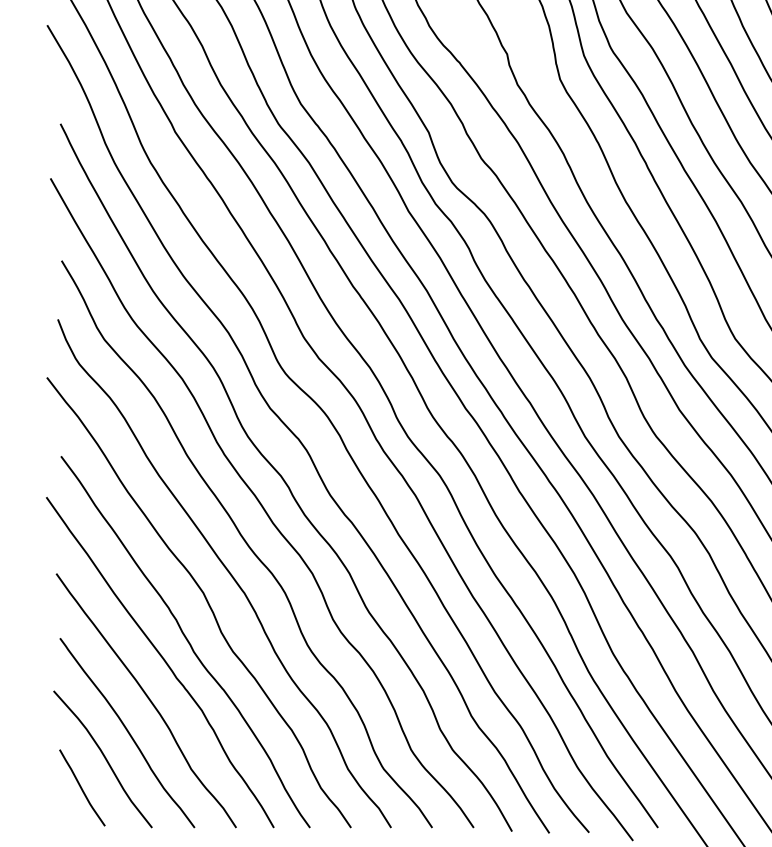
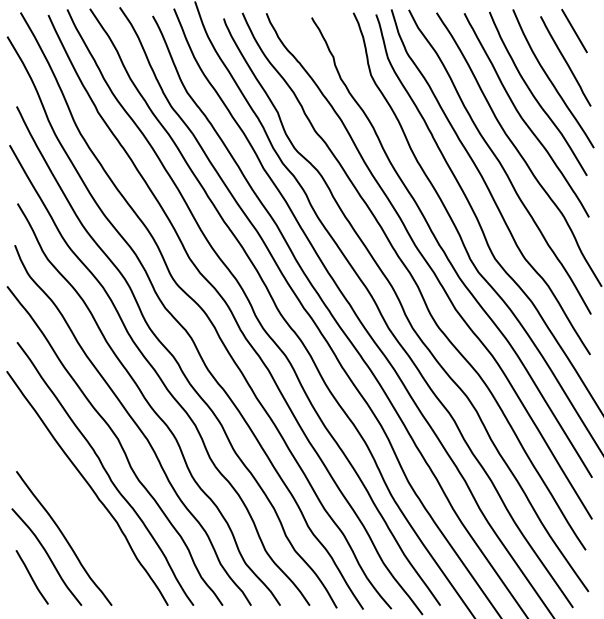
curve: (147, 699) -> (78, 514), removed

